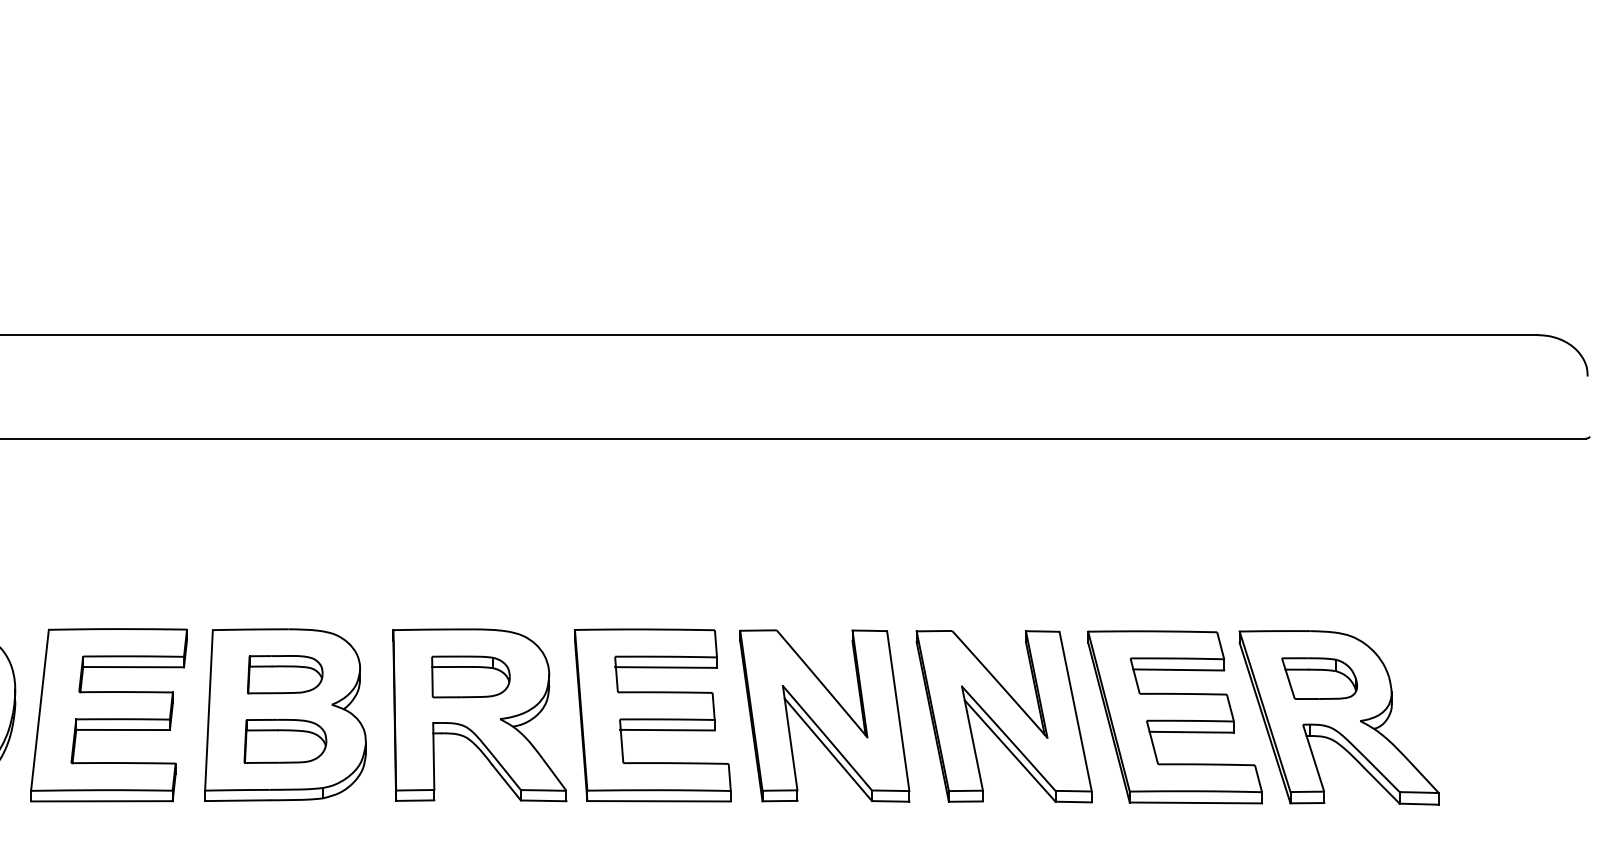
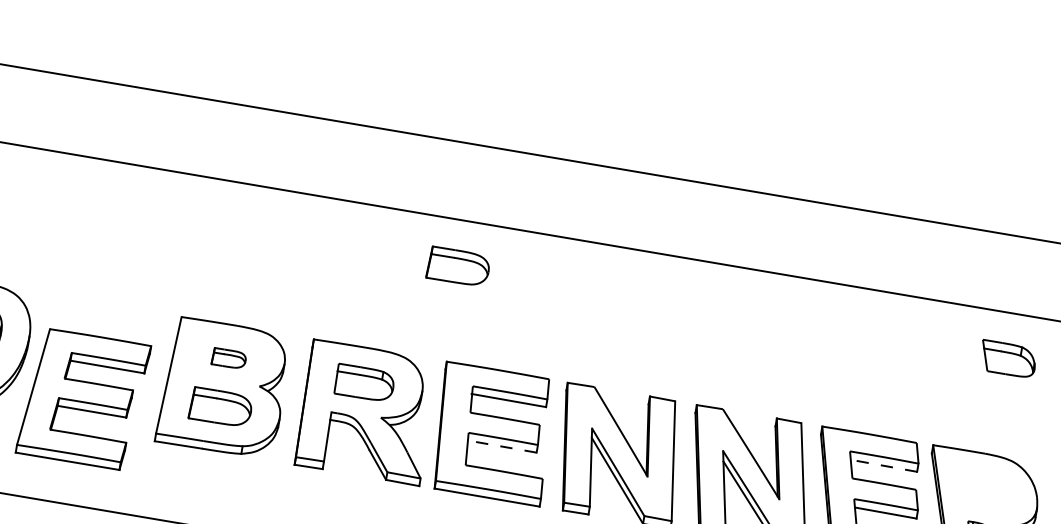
part: (569, 501) -> (458, 267), added
line: (1178, 669) -> (883, 465), solid -> dashed
part: (285, 674) -> (229, 358), size x0.6
part: (1319, 678) -> (1007, 359), moved
part: (108, 715) -> (83, 399), moved
line: (666, 730) -> (501, 446), solid -> dashed

